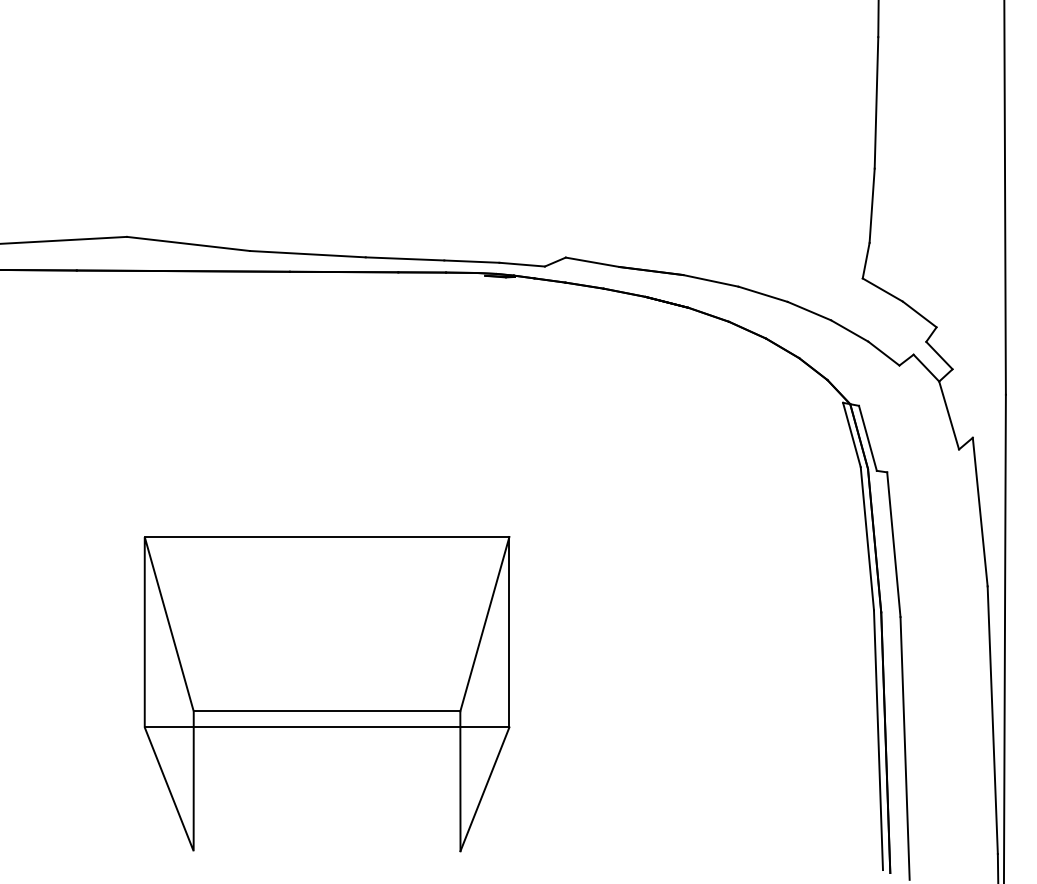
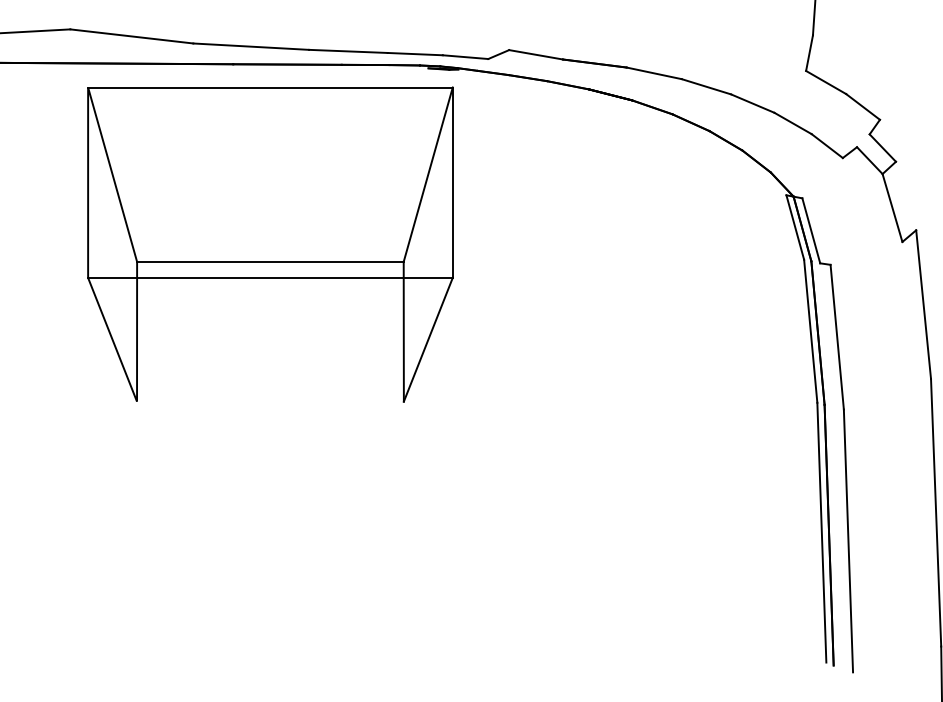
part: (326, 694) -> (269, 244), moved

